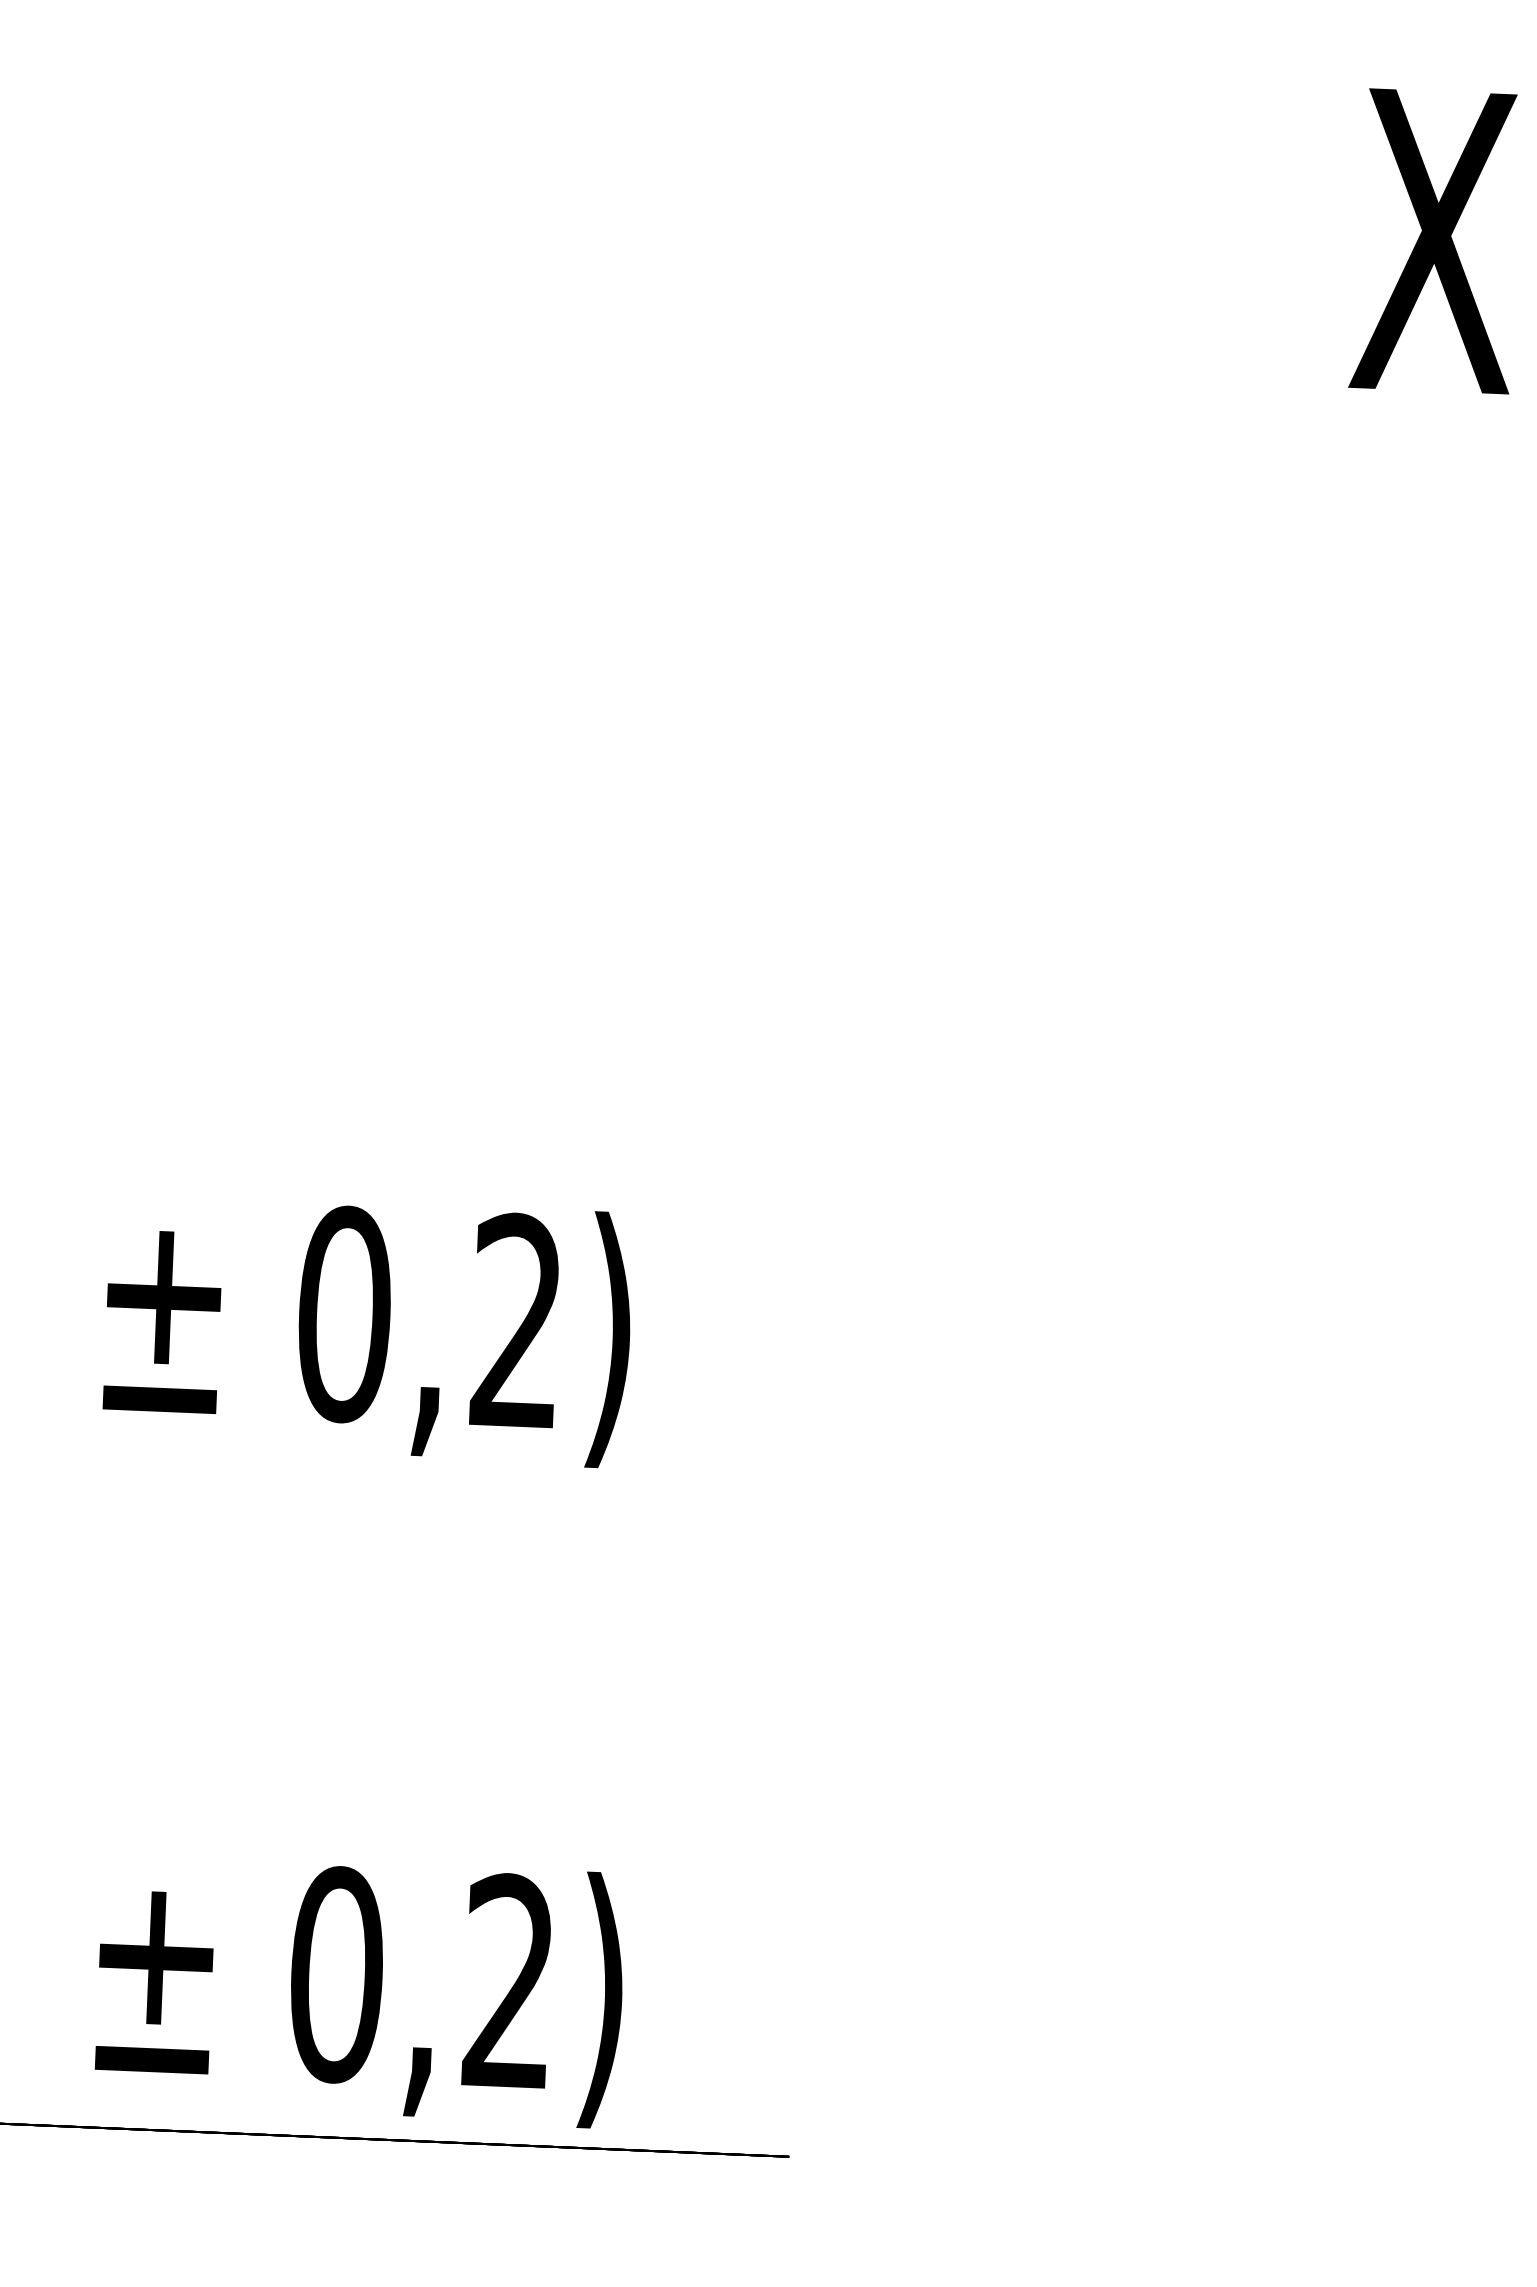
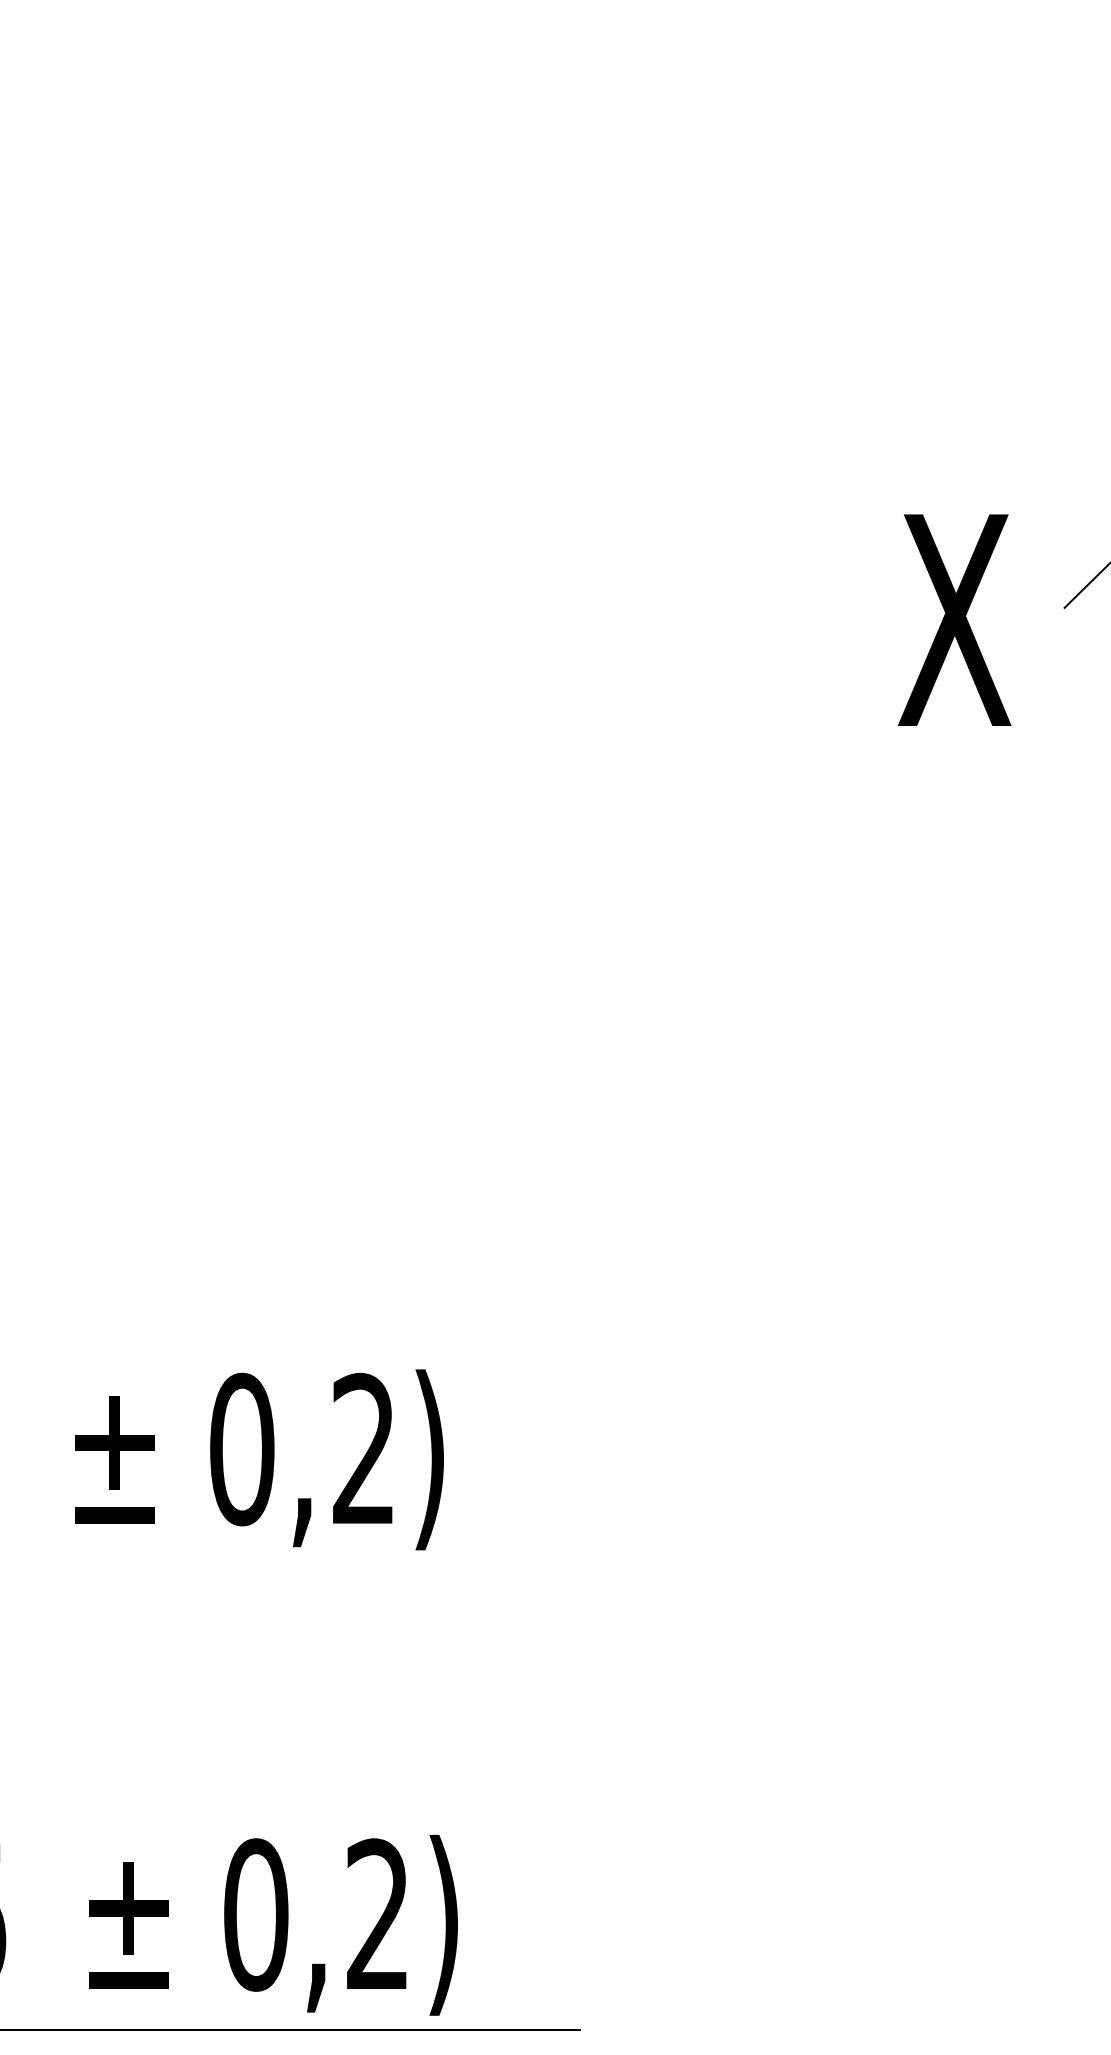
text: (1434, 240) -> (954, 619), moved

